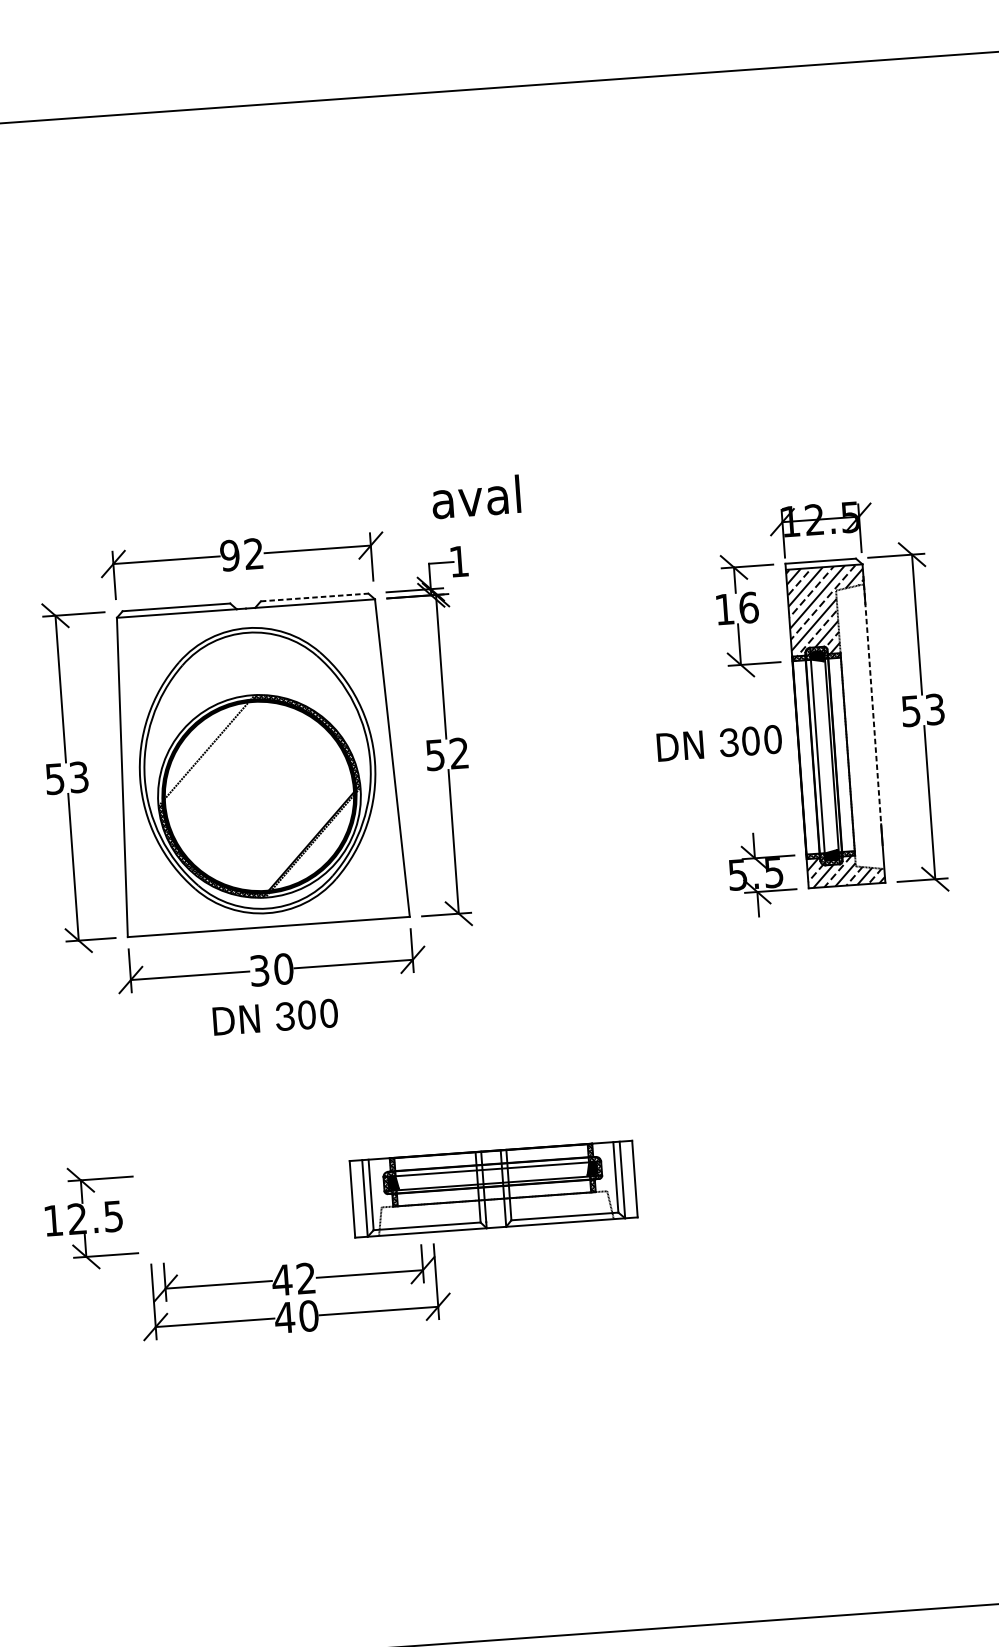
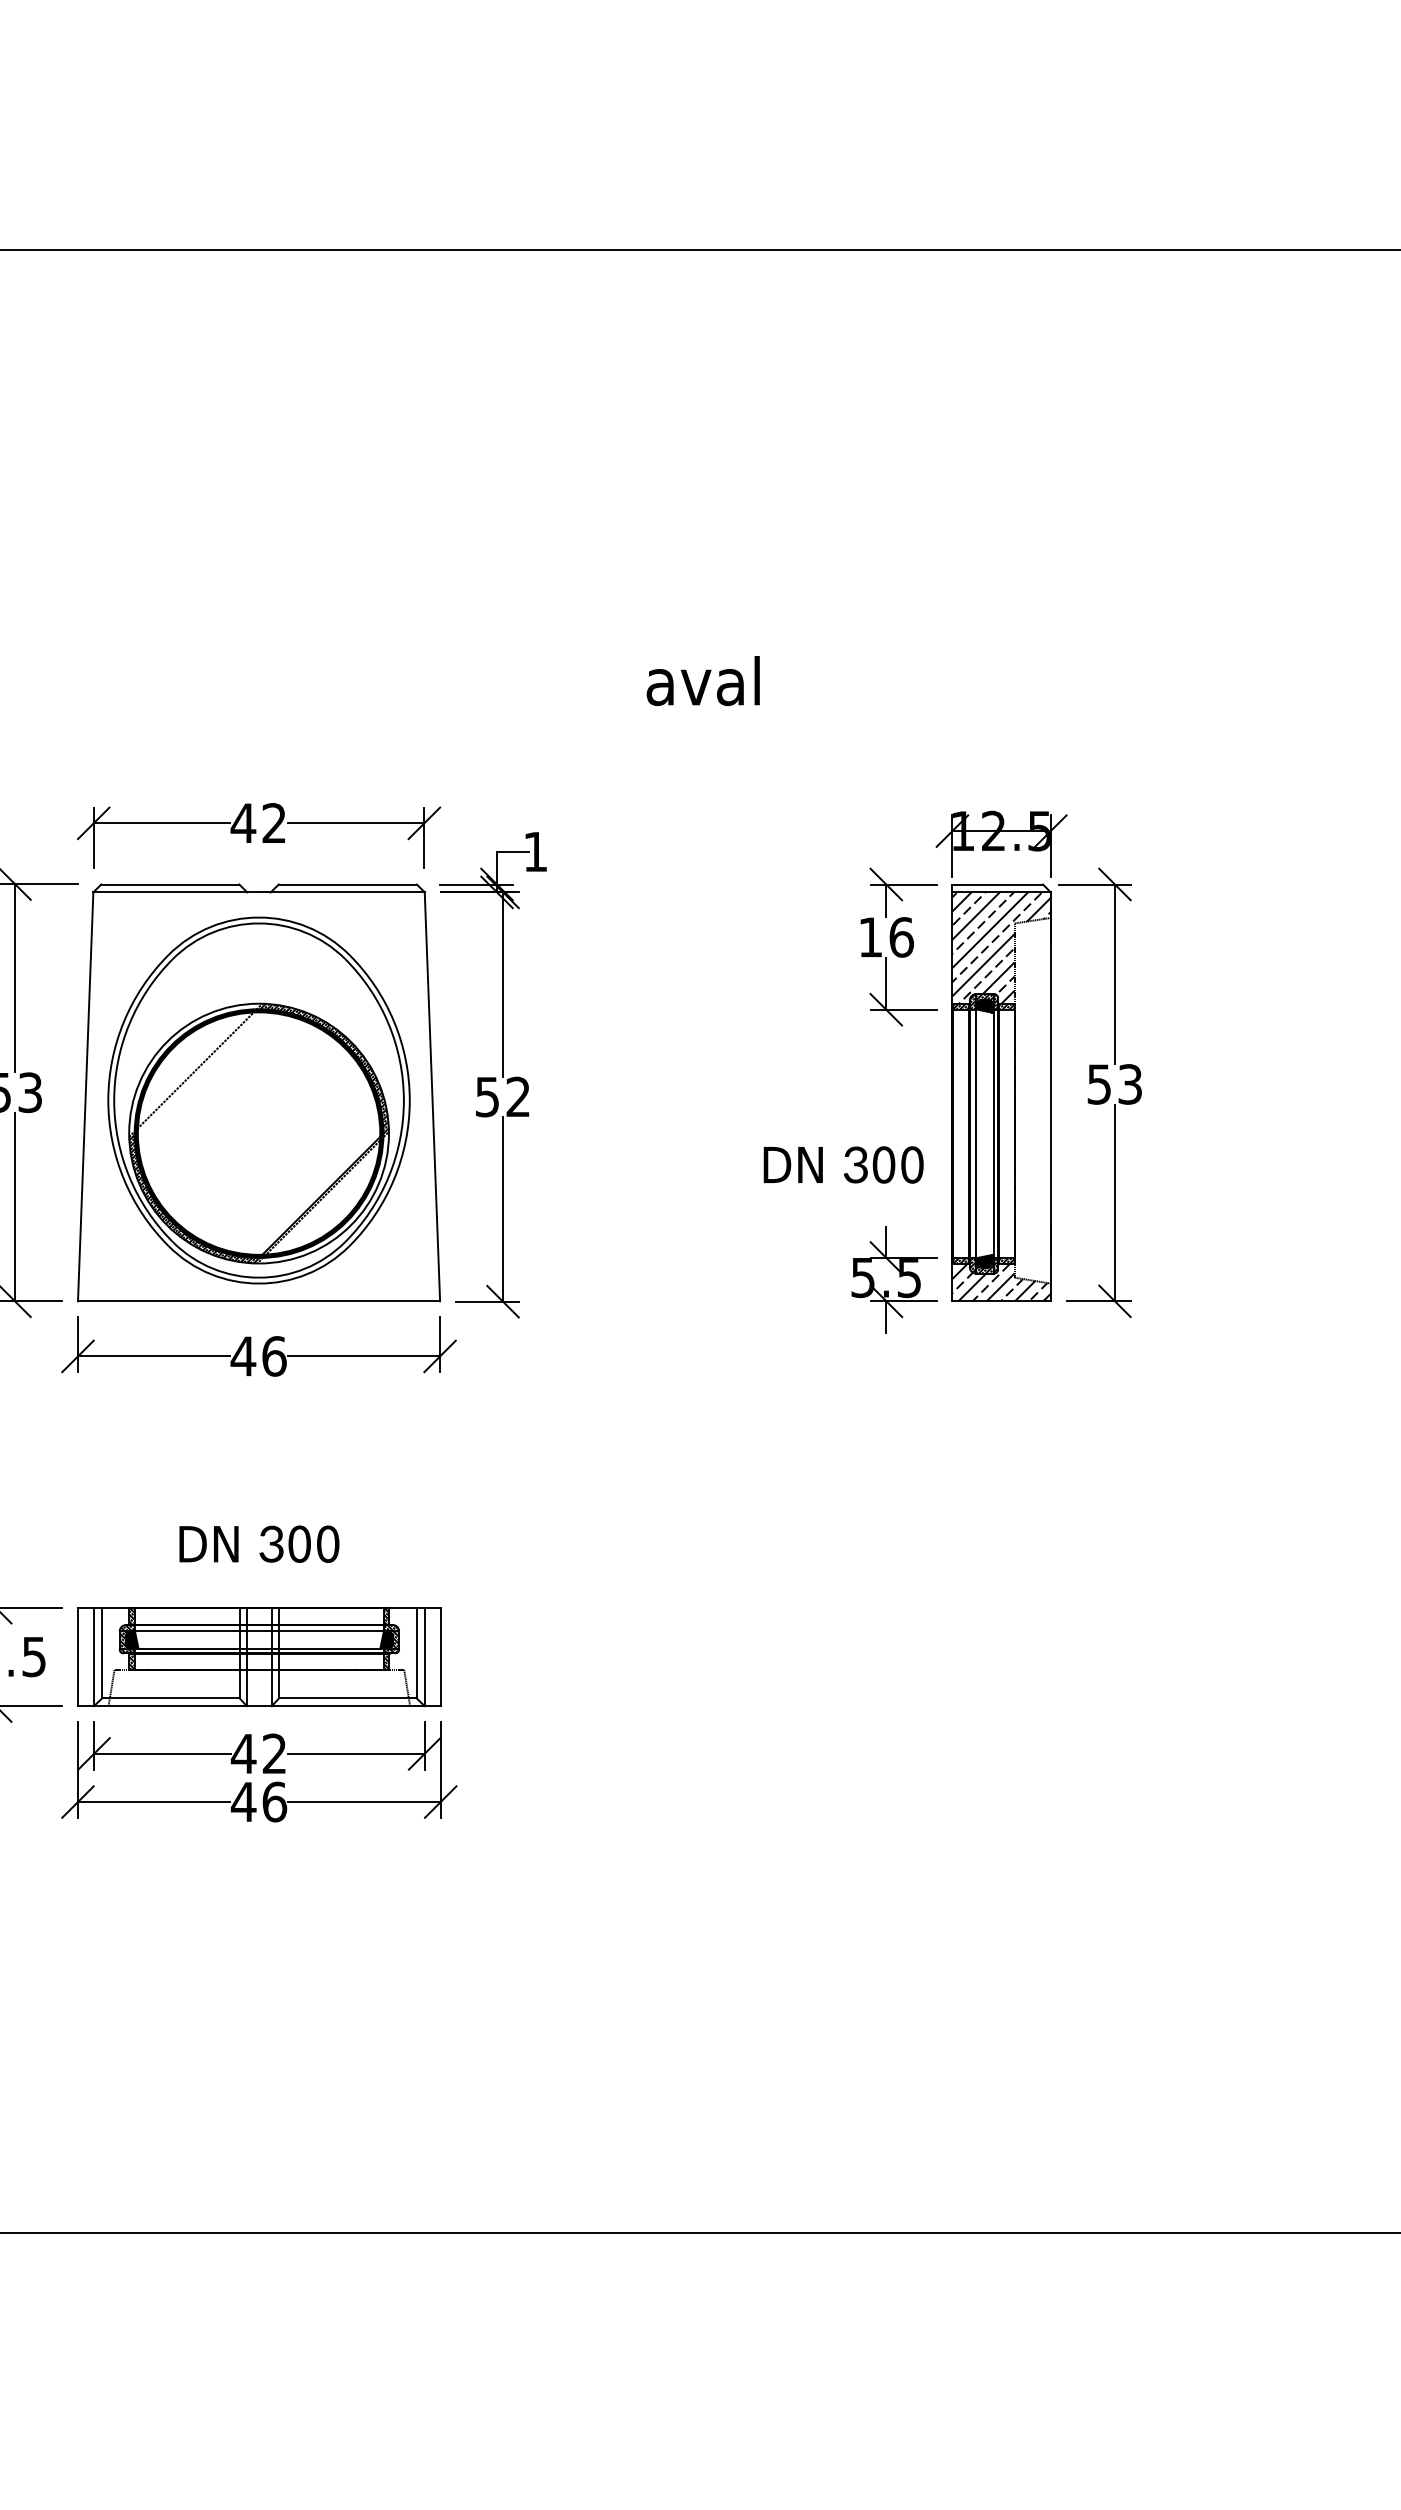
text: (475, 497) -> (702, 681), moved
text: (230, 555) -> (243, 823), 92 -> 42
line: (315, 597) -> (348, 884), dashed -> solid
line: (872, 700) -> (1050, 1067), dashed -> solid
text: (719, 743) -> (843, 1164), moved
text: (271, 970) -> (258, 1356), 30 -> 46
text: (275, 1016) -> (259, 1543), moved
part: (493, 1189) -> (259, 1657), moved
text: (308, 1315) -> (274, 1801), 40 -> 46

